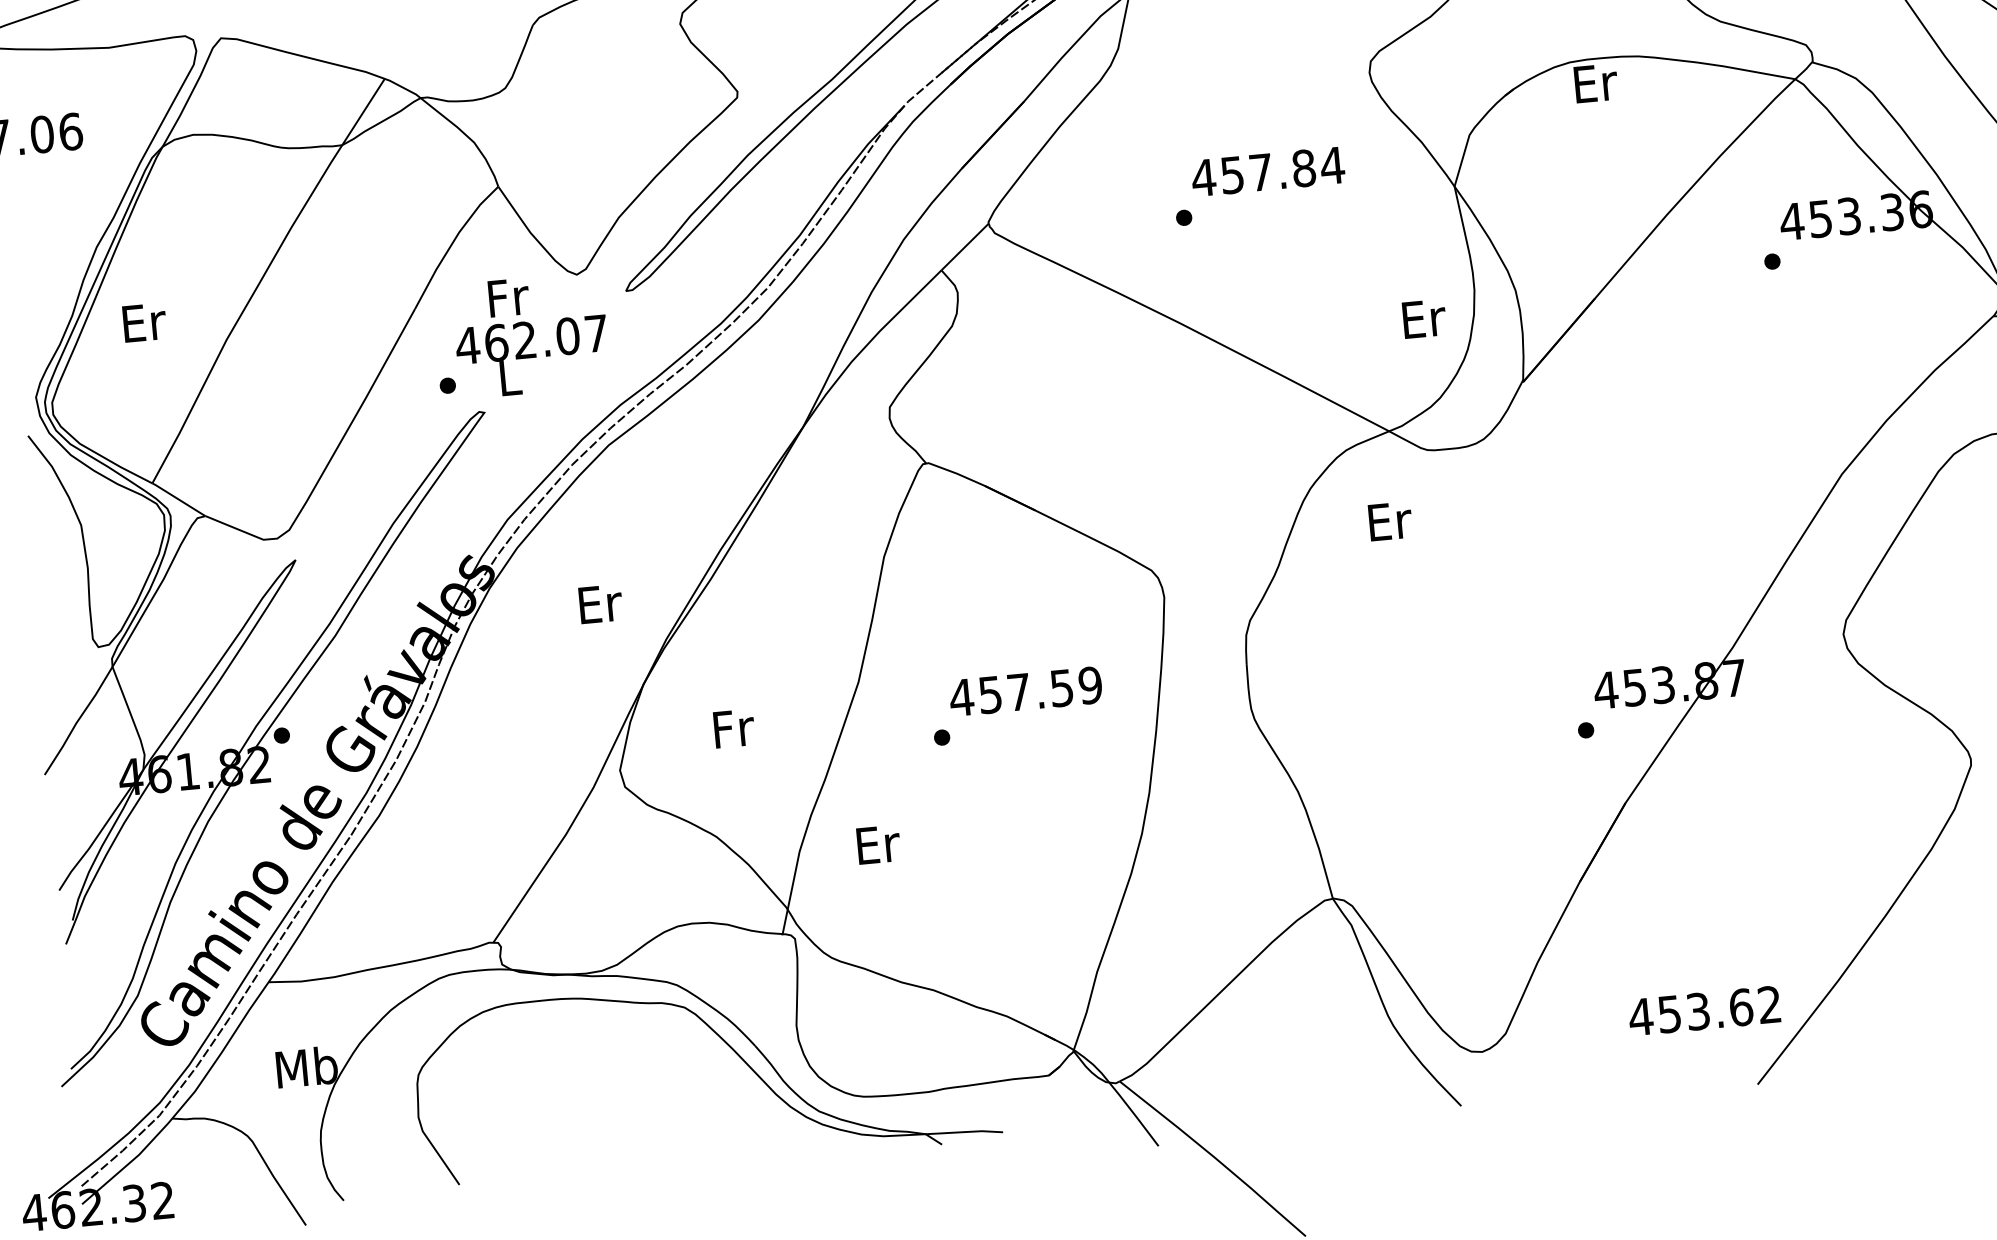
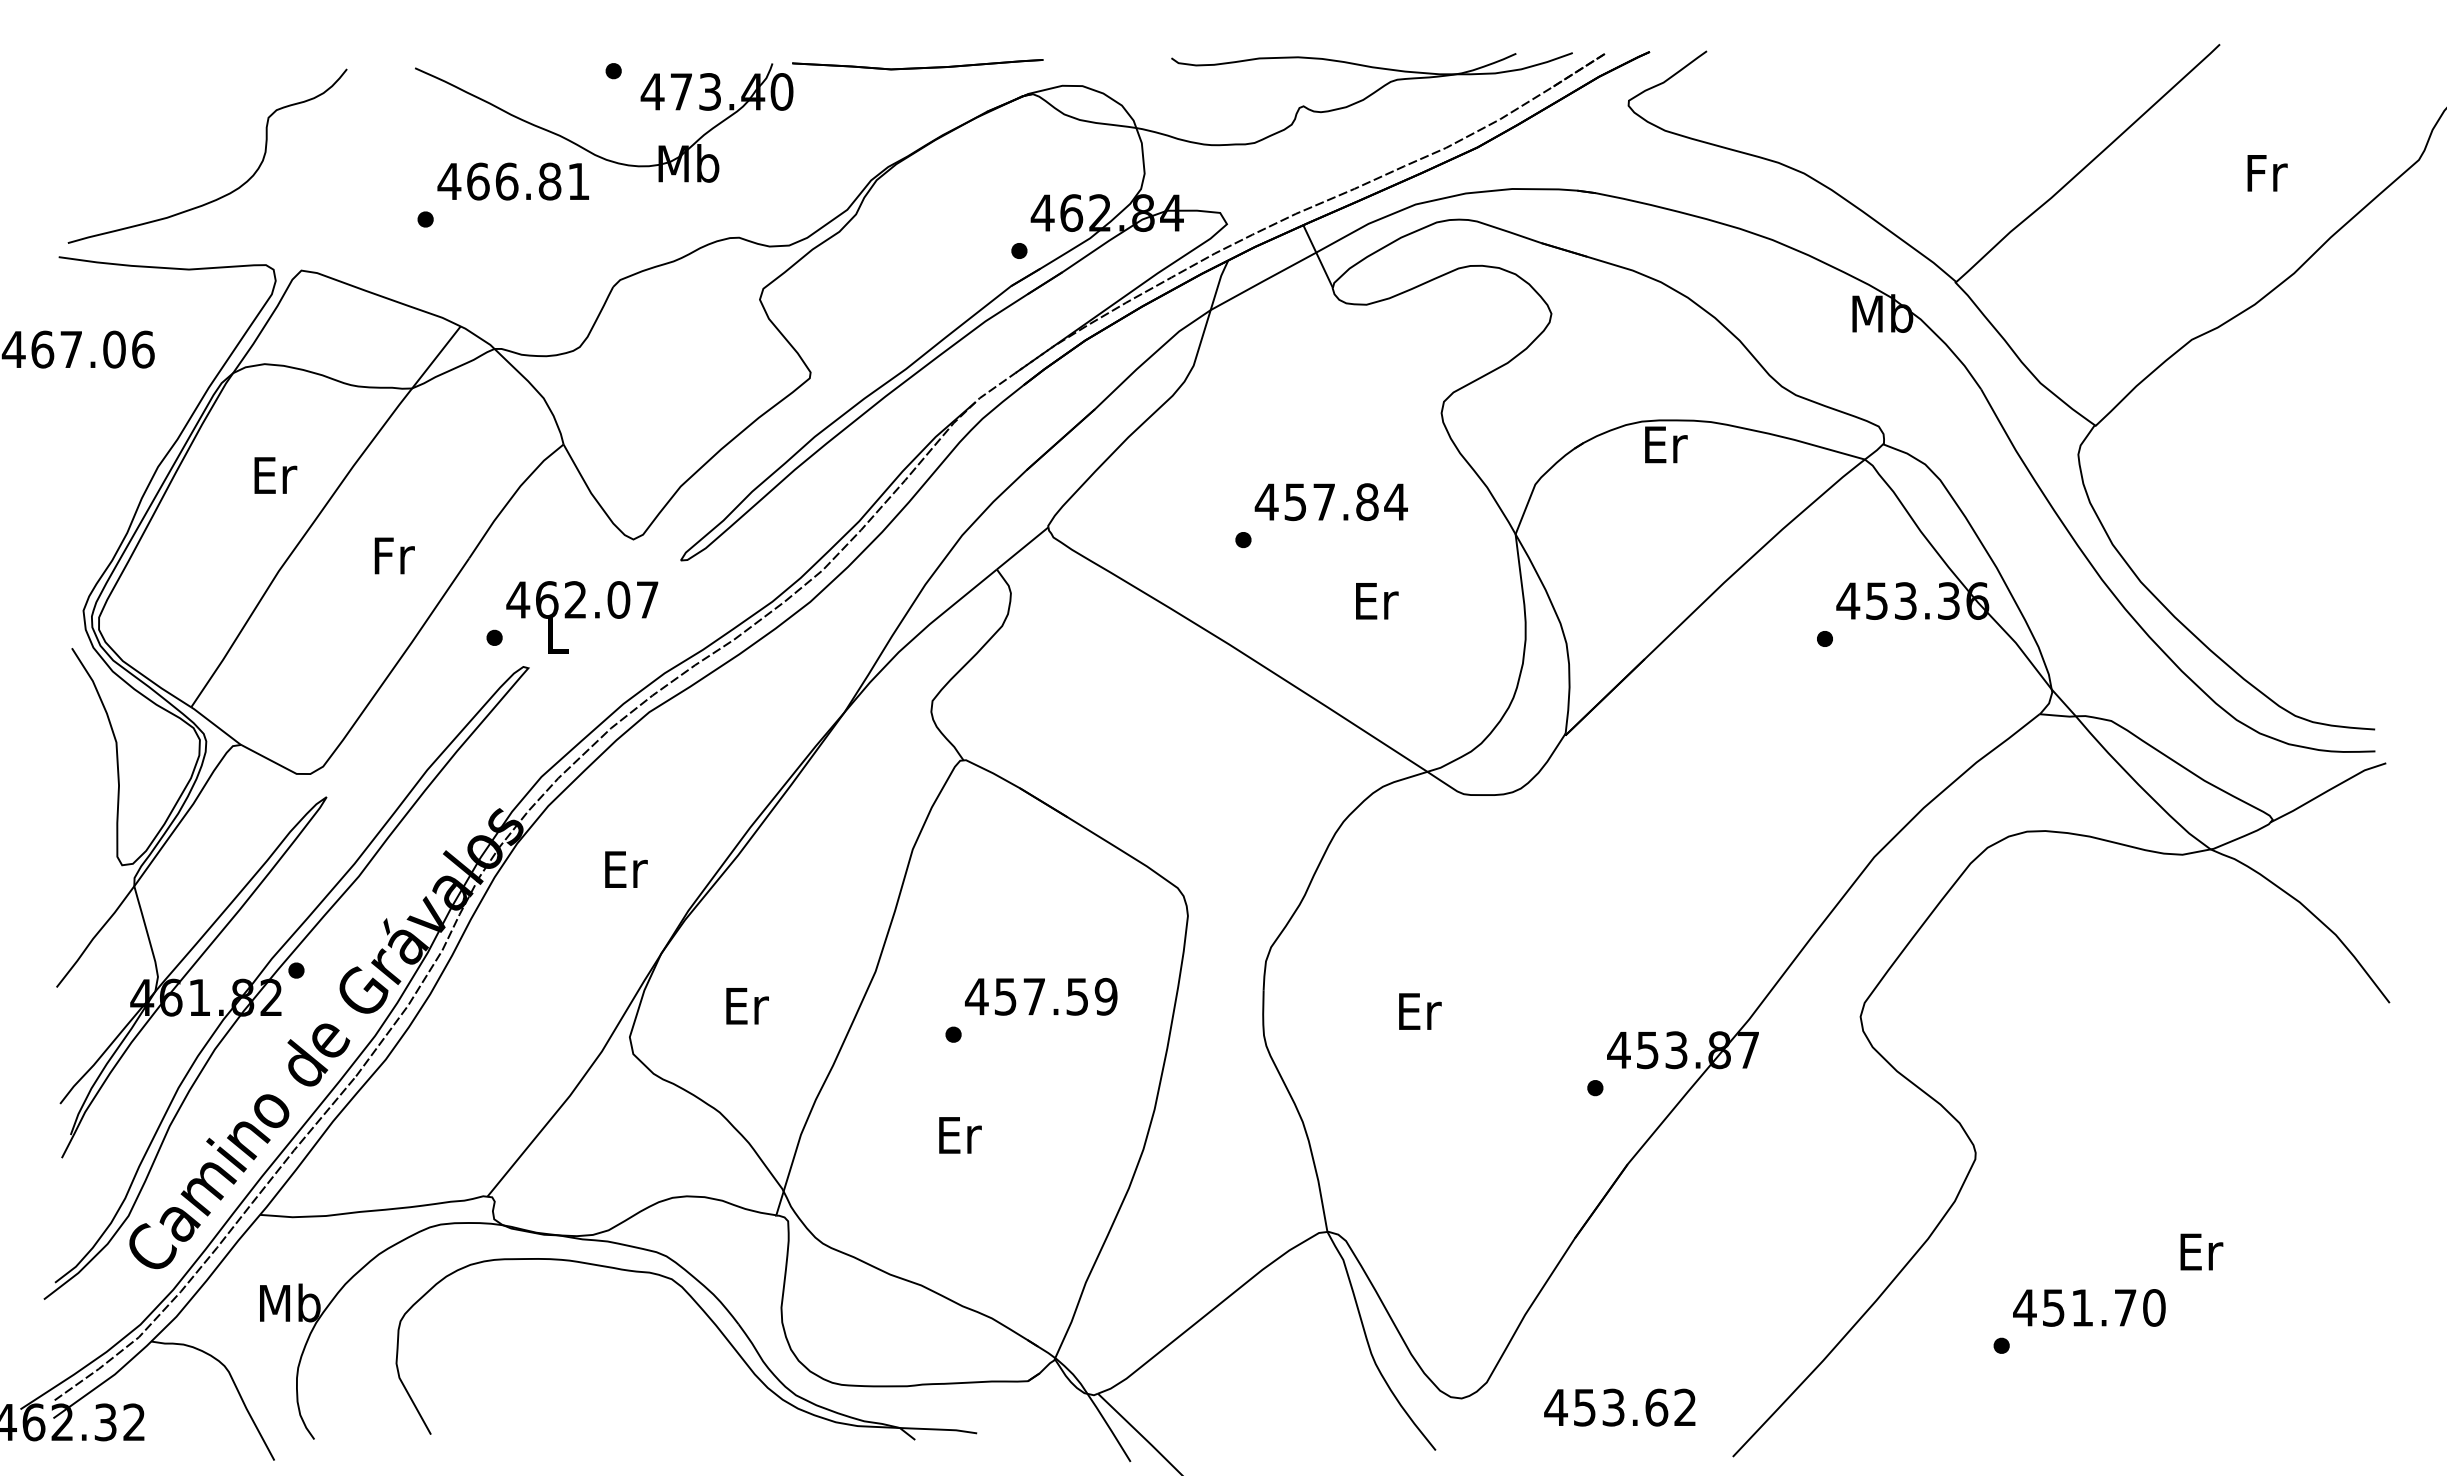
text: (508, 297) -> (394, 555), moved
text: (1424, 319) -> (1377, 601), moved
text: (144, 322) -> (275, 475), moved
text: (1390, 521) -> (1420, 1011), moved
text: (734, 728) -> (747, 1006), Fr -> Er
text: (878, 844) -> (960, 1135), moved
text: (1704, 1010) -> (1619, 1407), moved

